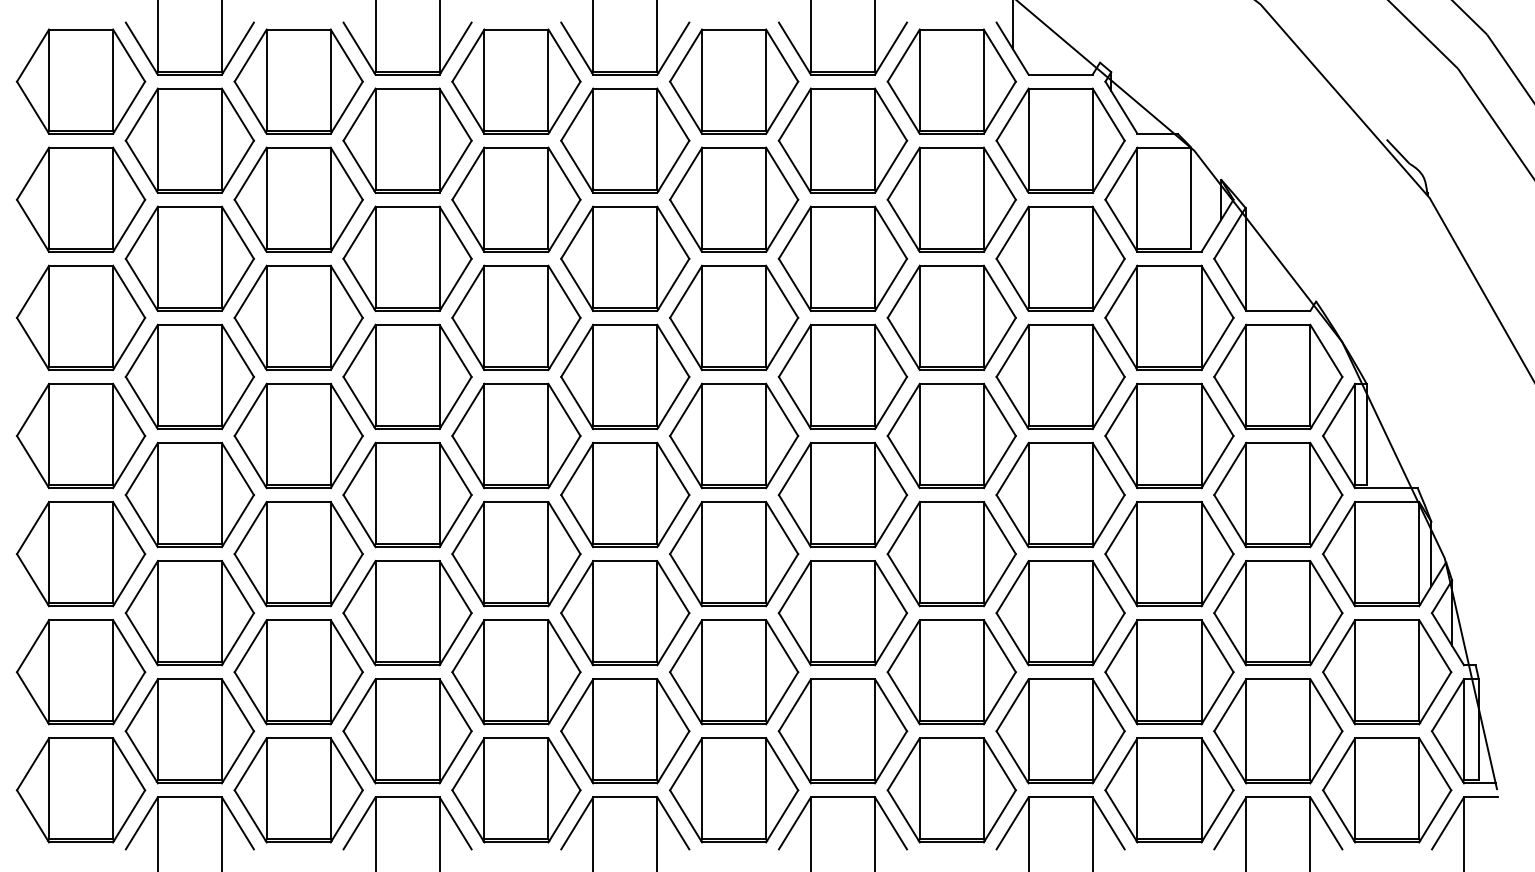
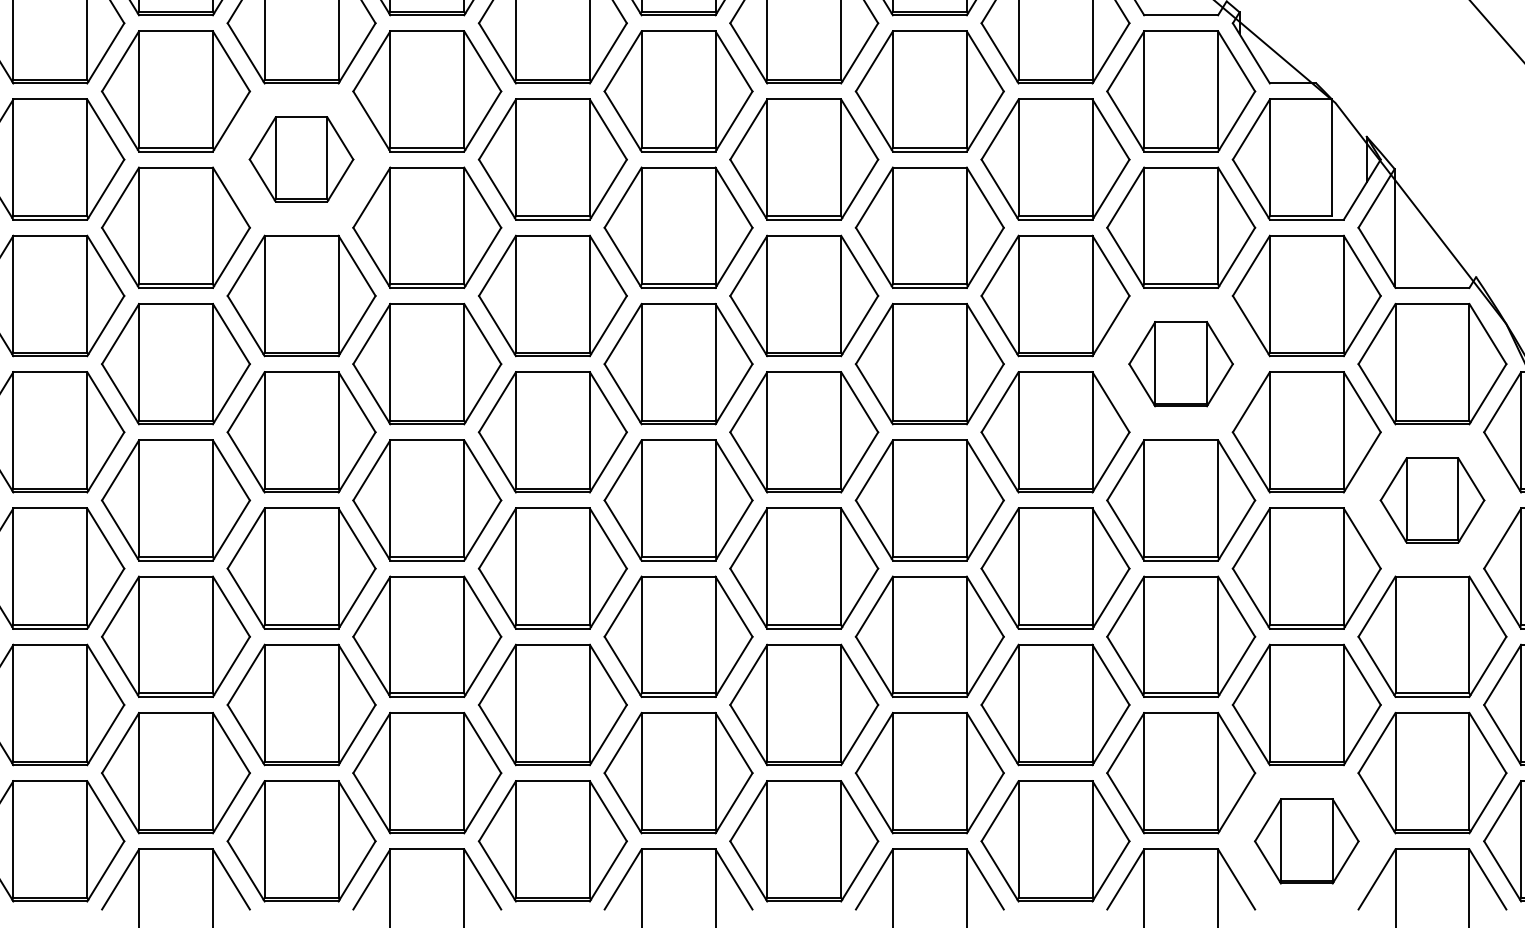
part: (298, 199) -> (301, 159), size x0.7
part: (1060, 376) -> (1181, 363), size x0.7
part: (1278, 494) -> (1432, 499), size x0.7
part: (1169, 790) -> (1306, 841), size x0.7

